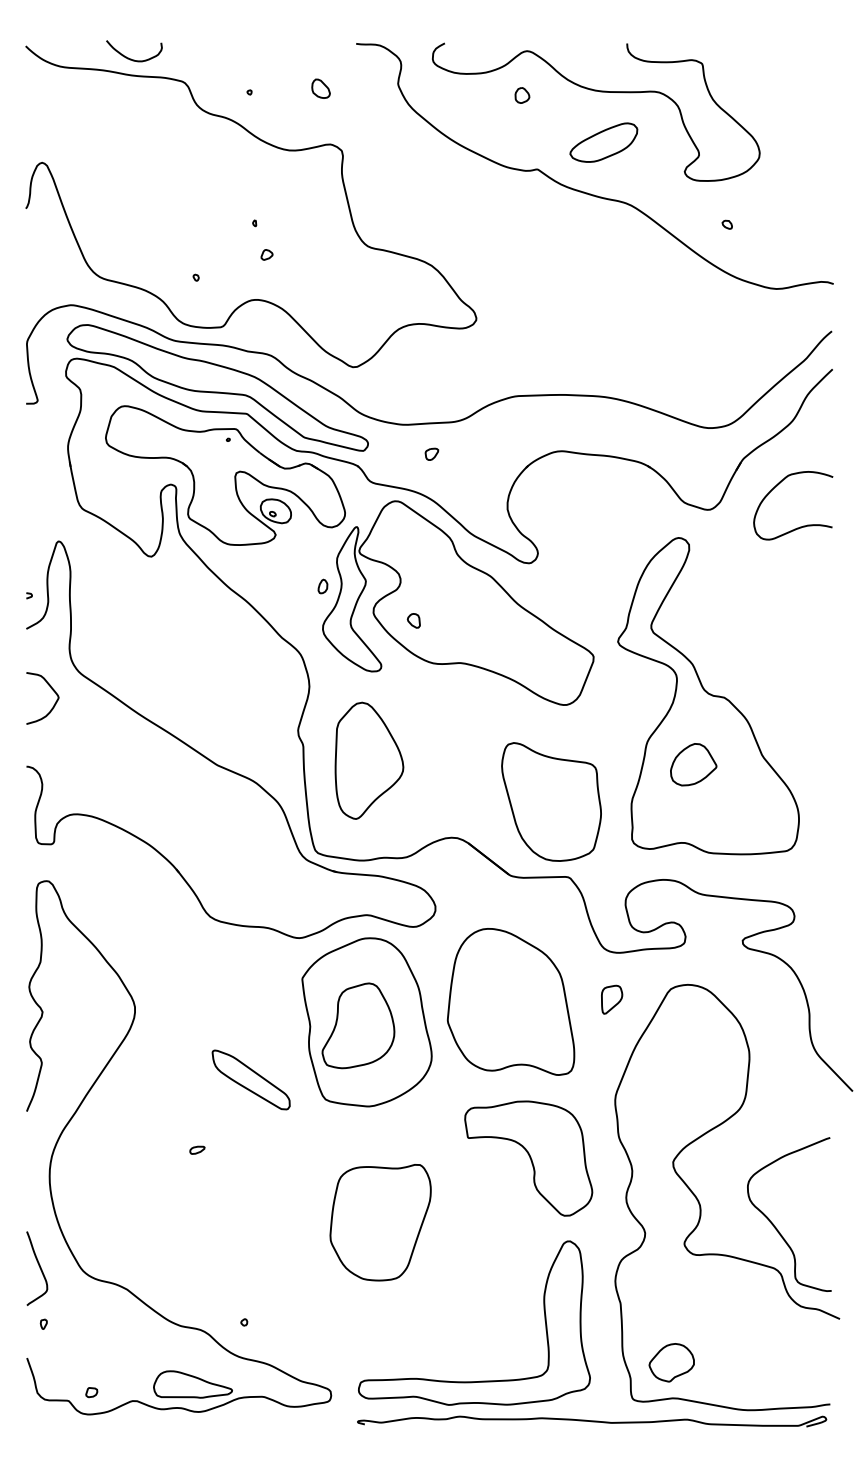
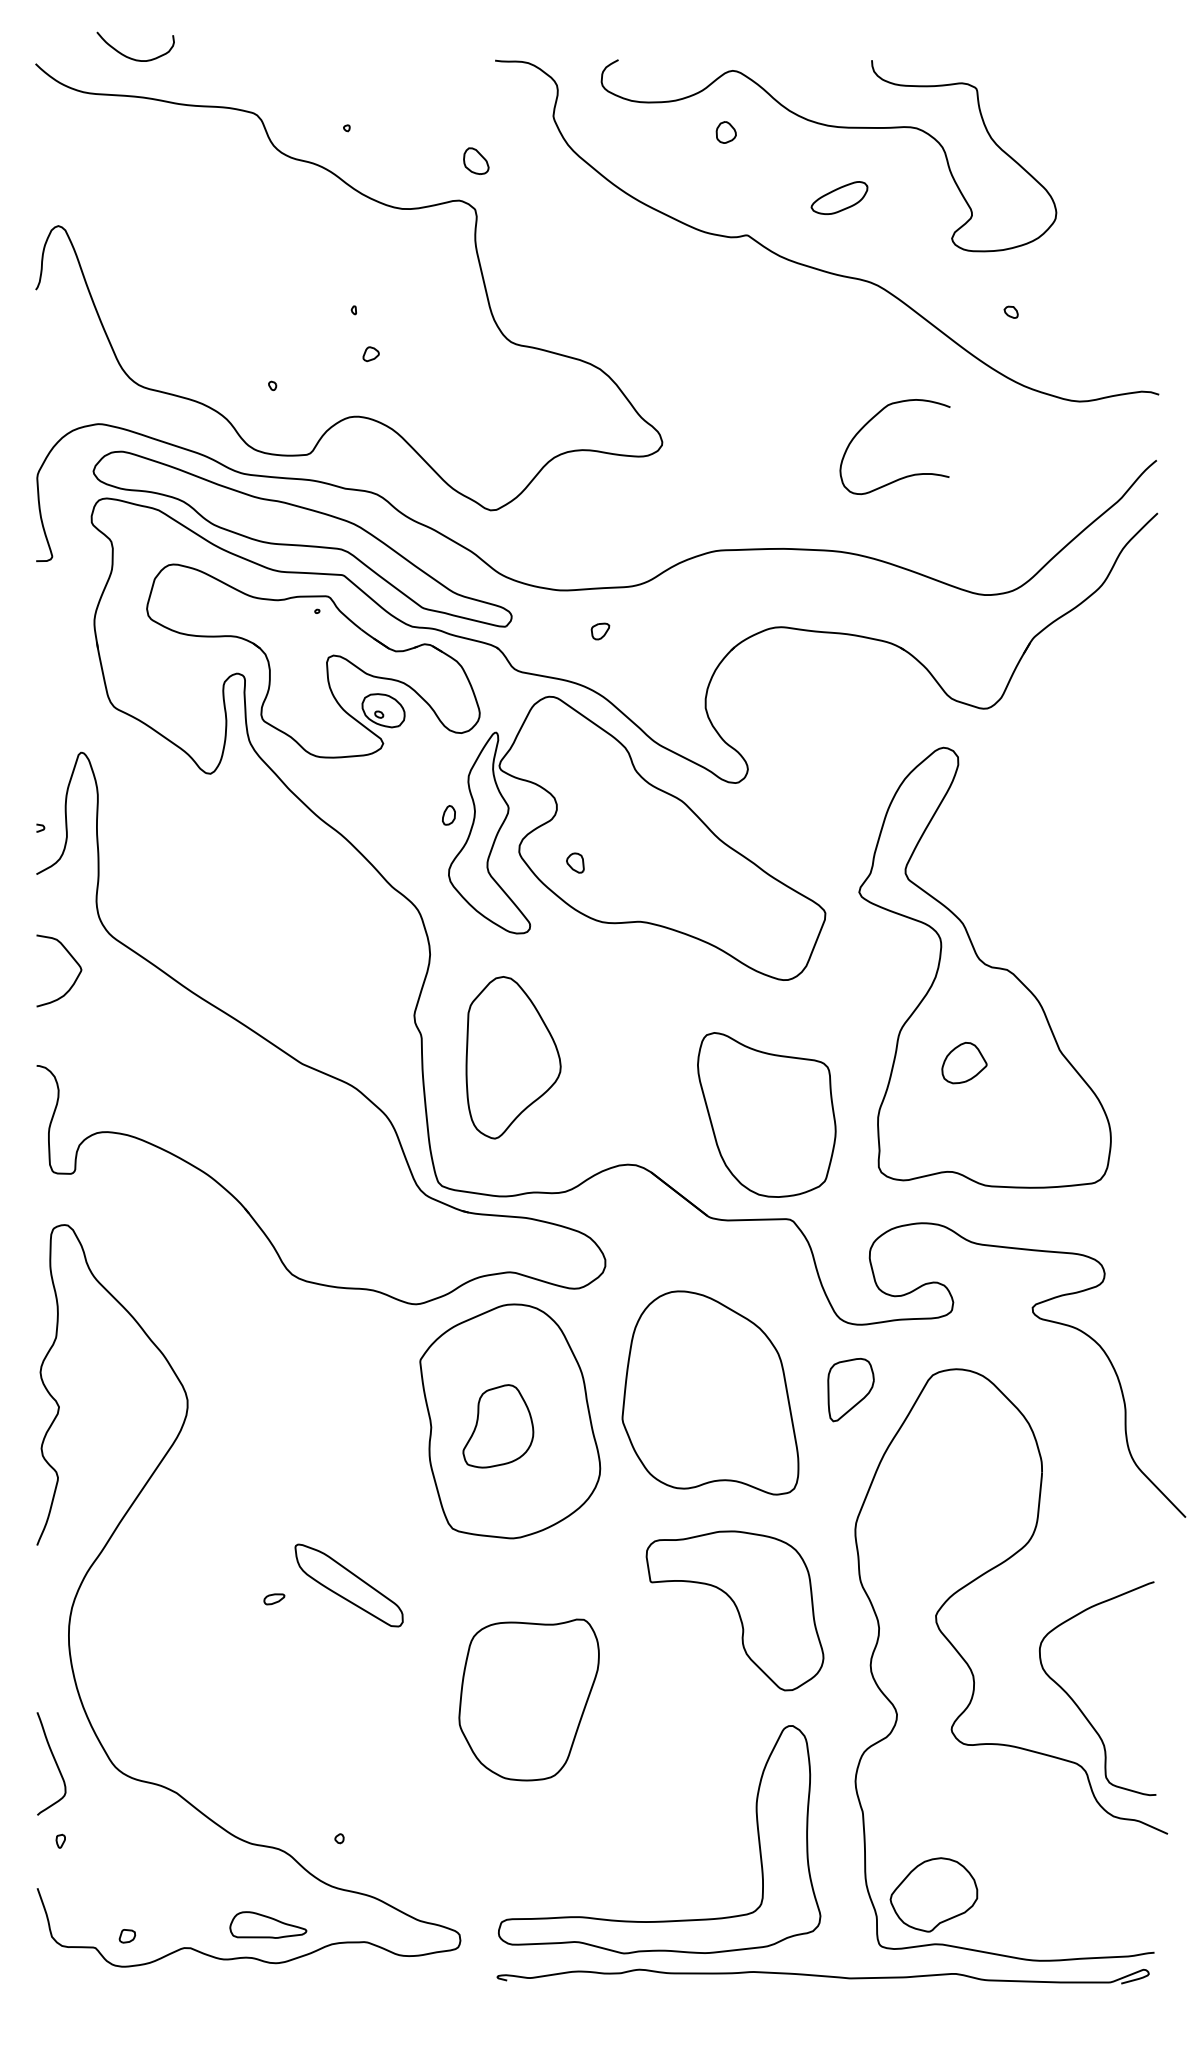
curve: (131, 58) -> (131, 57), moved
part: (321, 88) -> (476, 160), moved
part: (603, 142) -> (839, 197), size x0.6
curve: (801, 526) -> (906, 475), moved
part: (693, 764) -> (964, 1062), size x0.7
part: (611, 999) -> (850, 1389), size x1.6
part: (358, 1026) -> (498, 1426), size x0.7
part: (250, 1079) -> (348, 1585), moved
part: (671, 1362) -> (933, 1894), size x1.4
part: (193, 1384) -> (268, 1924), size x0.7

